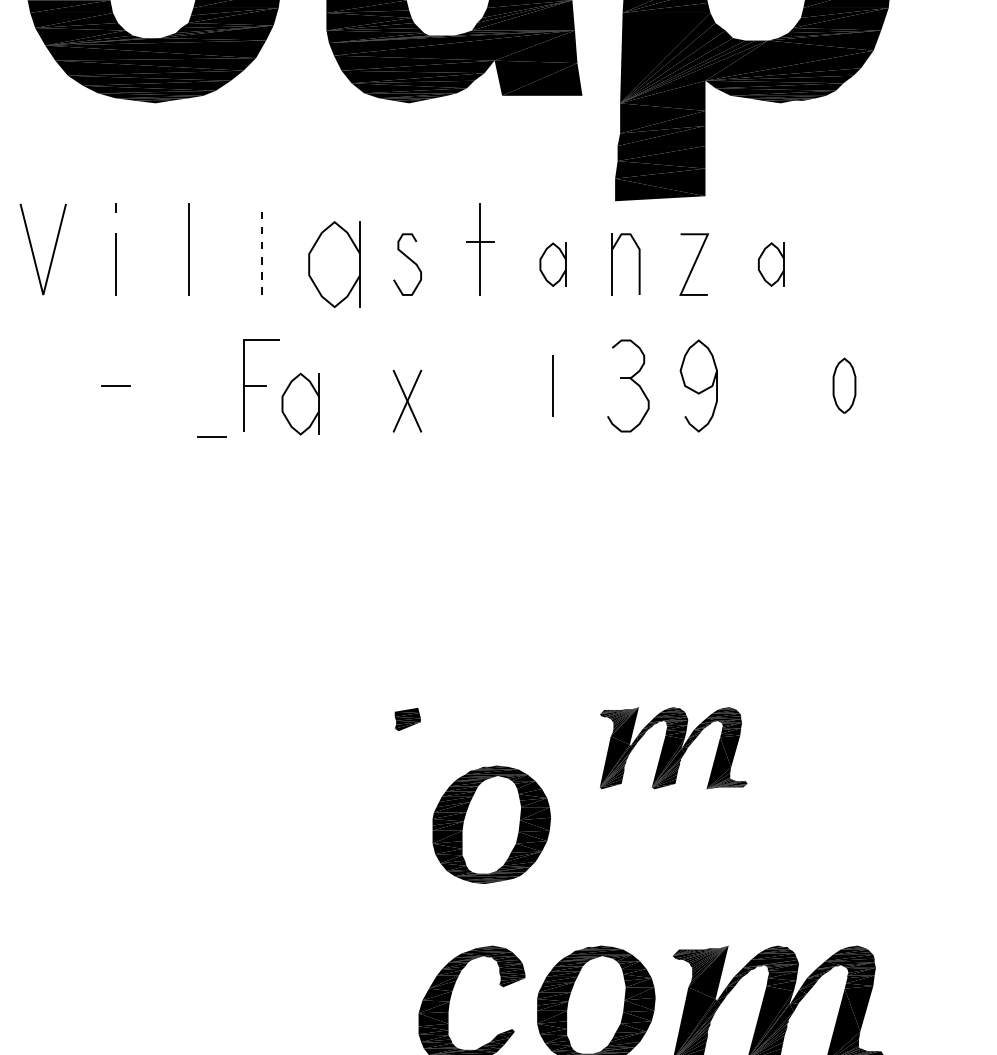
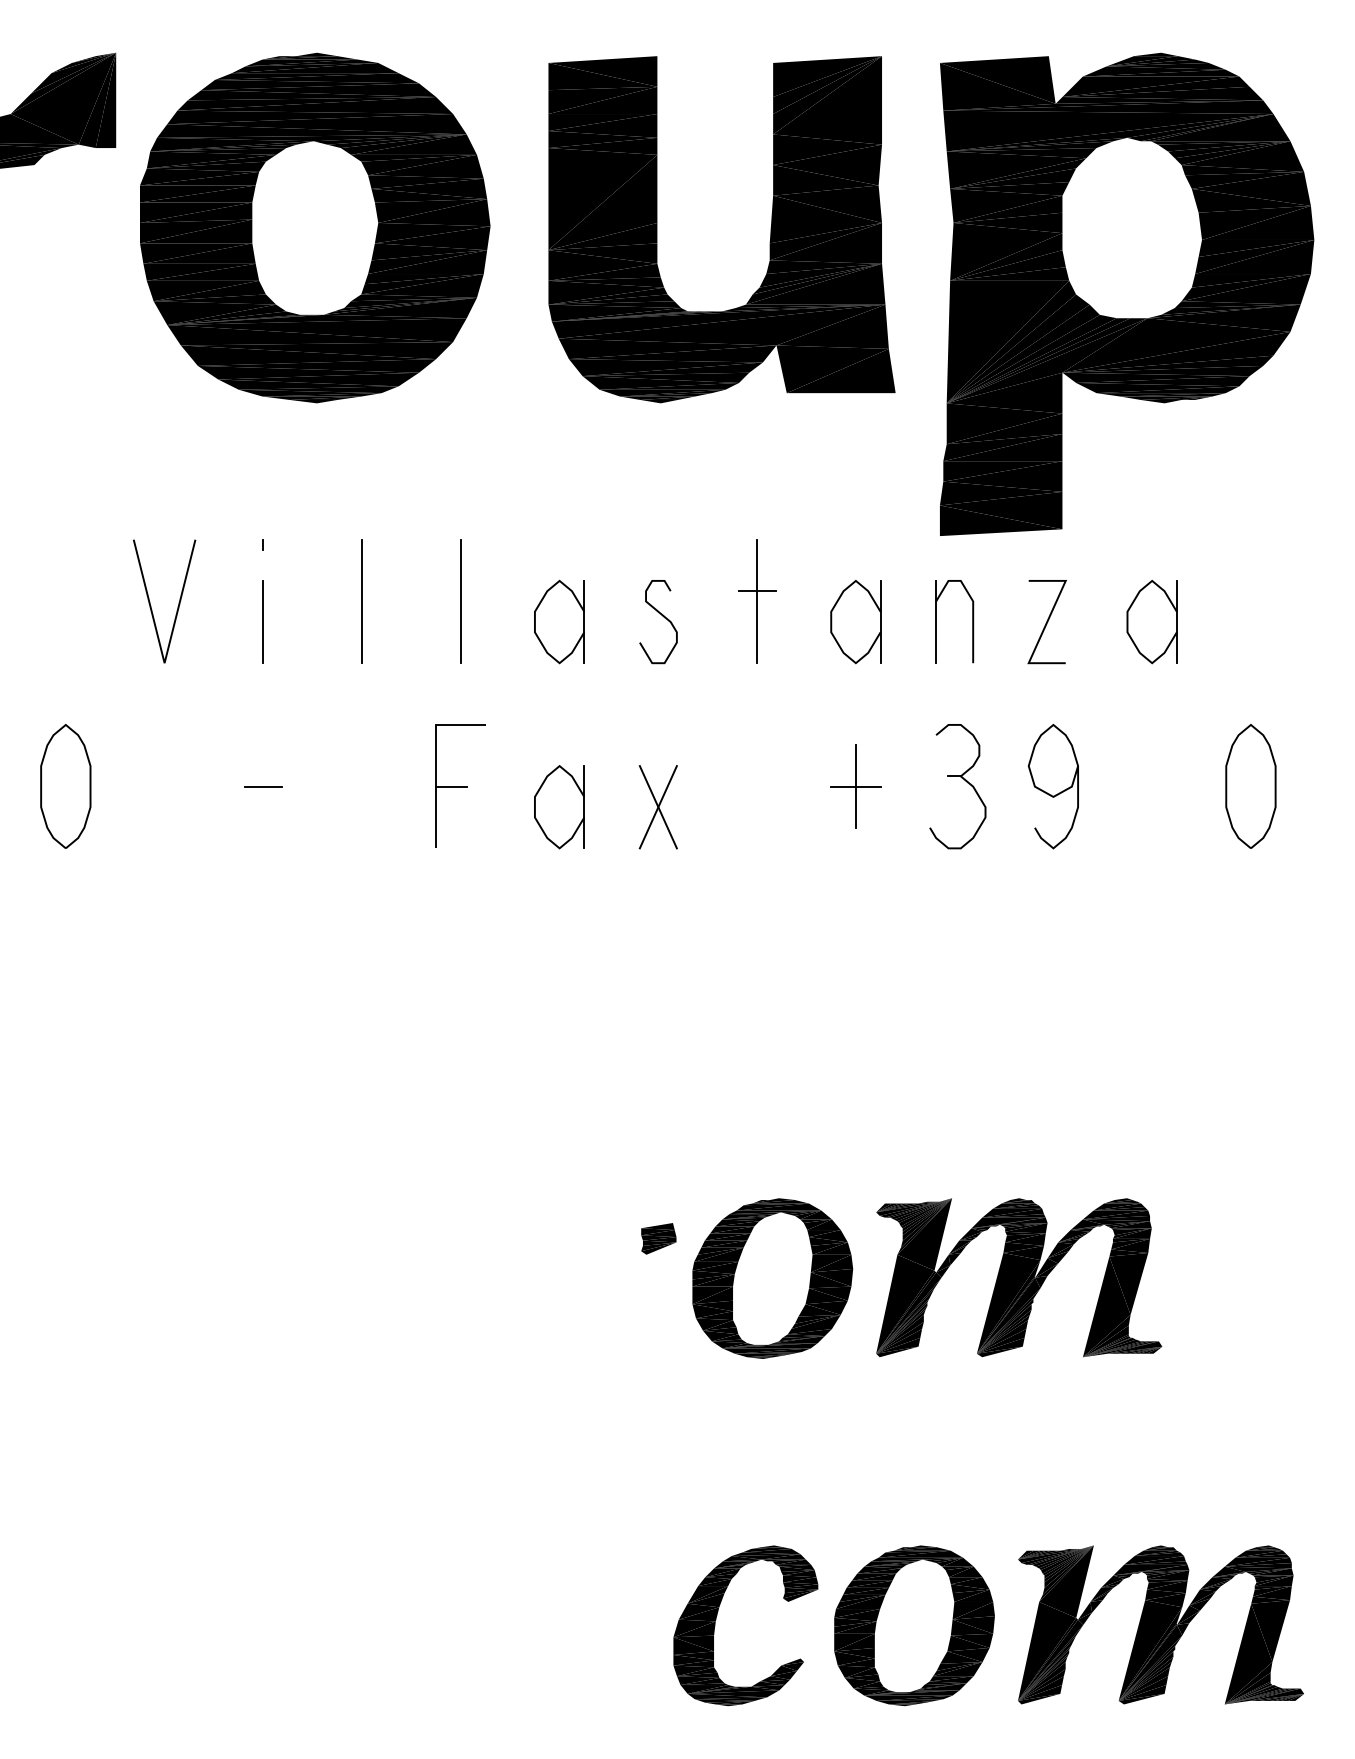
line: (261, 249) -> (460, 601), dashed -> solid
part: (334, 264) -> (559, 621), size x0.71
part: (552, 264) -> (855, 622), size x1.43
part: (771, 264) -> (1151, 621), size x1.43
line: (552, 385) -> (855, 786), added
part: (844, 385) -> (1250, 786), size x1.67
part: (300, 404) -> (559, 807), moved
line: (212, 436) -> (393, 855), removed
part: (673, 748) -> (1019, 1277), size x1.43
part: (491, 824) -> (772, 1278), moved

